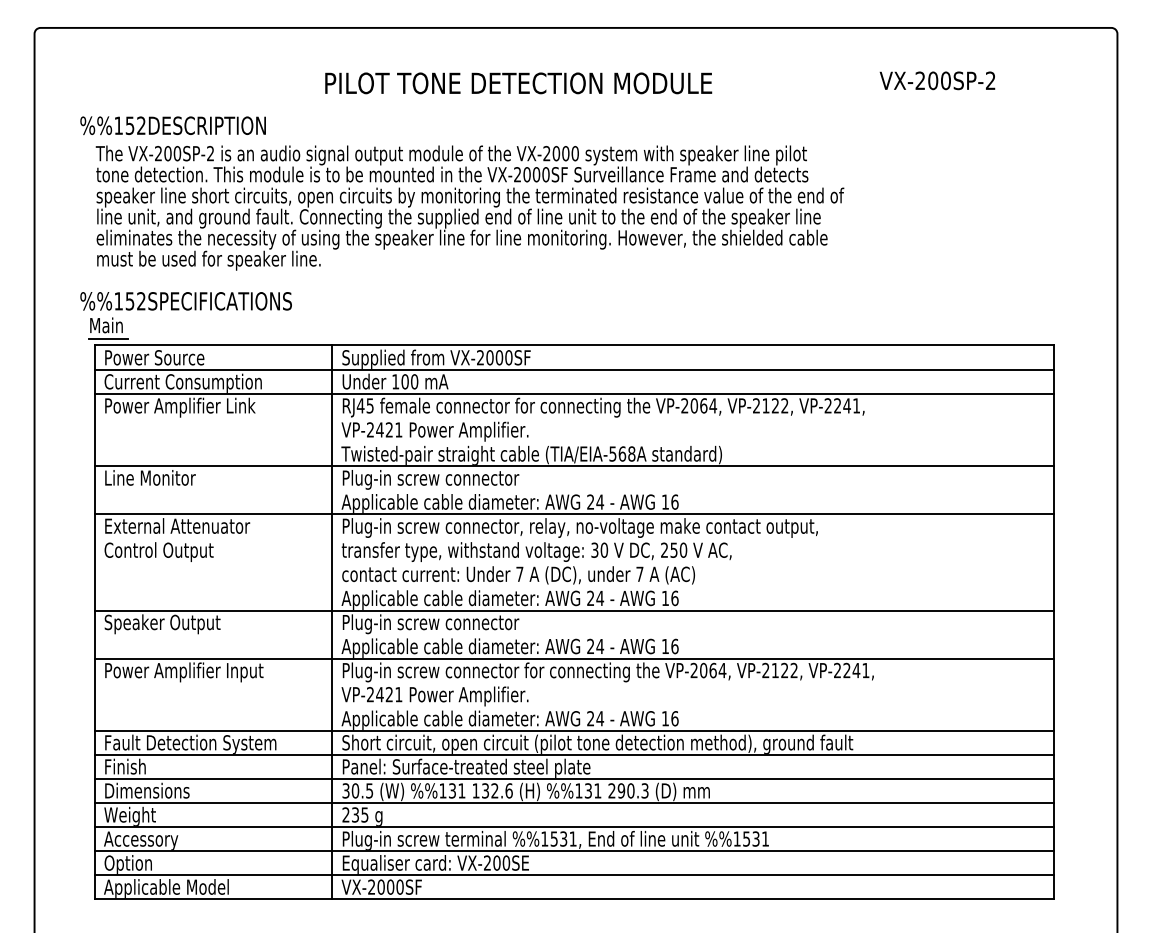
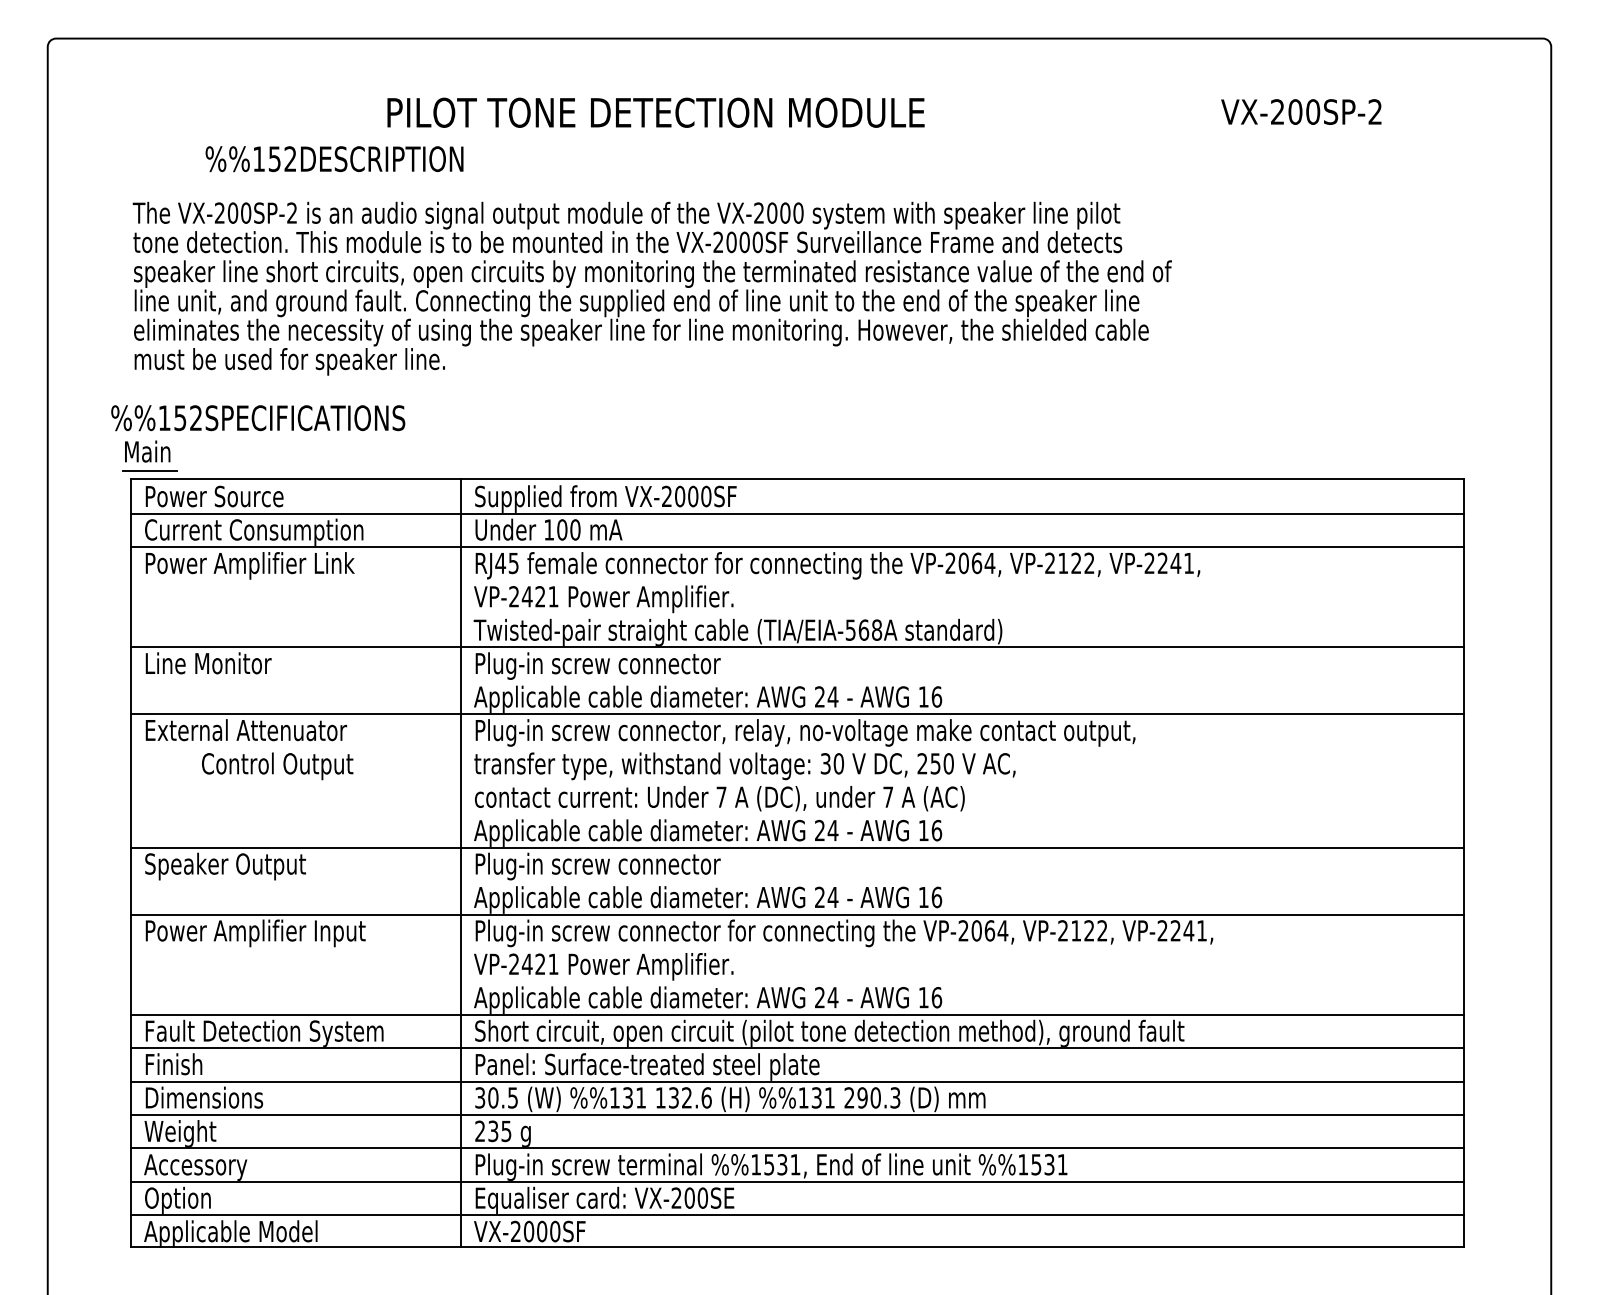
text: (518, 83) -> (655, 112), moved
text: (172, 125) -> (333, 158), moved
text: (158, 551) -> (276, 765), moved

